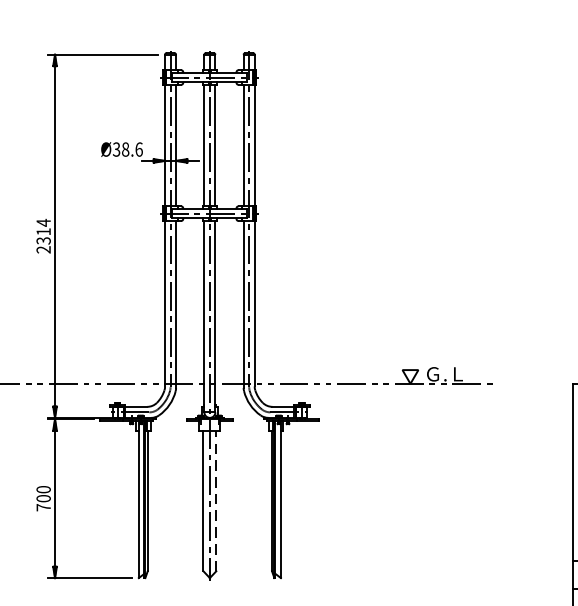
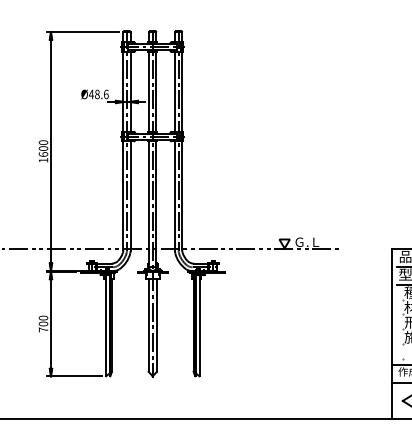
text: (115, 149) -> (90, 94), Ø38.6 -> Ø48.6
text: (43, 236) -> (43, 151), 2314 -> 1600
line: (217, 500) -> (157, 325), dashed -> solid

